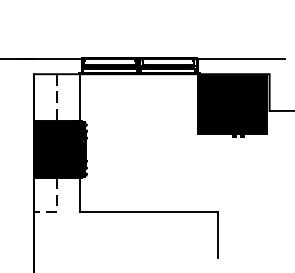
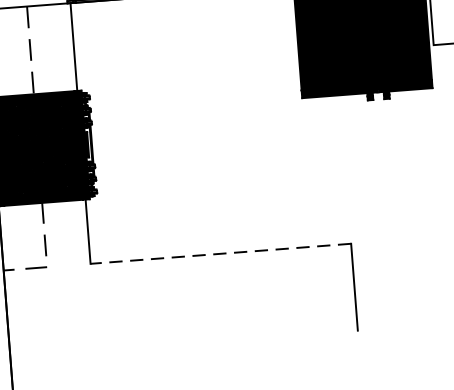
line: (149, 212) -> (221, 254), solid -> dashed

